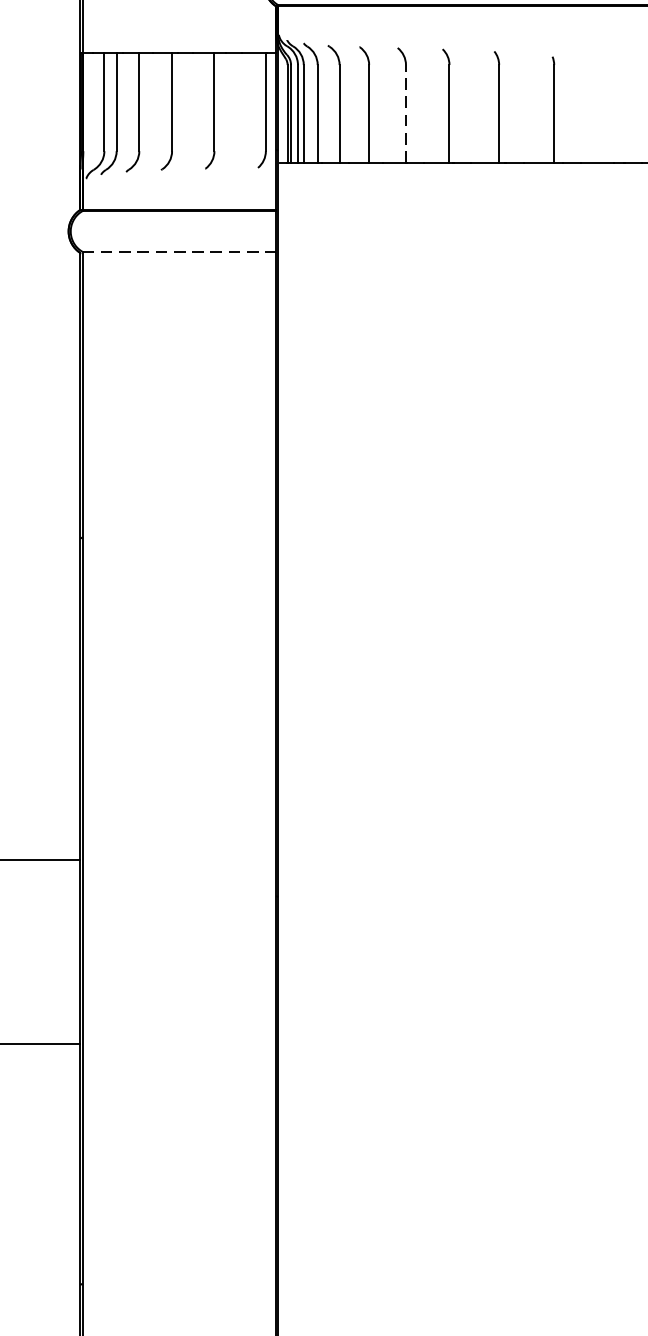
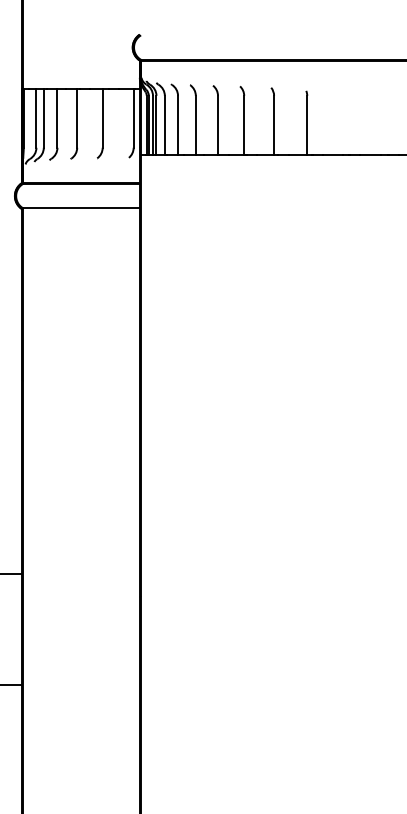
line: (406, 112) -> (218, 124), dashed -> solid
line: (180, 252) -> (82, 208), dashed -> solid

